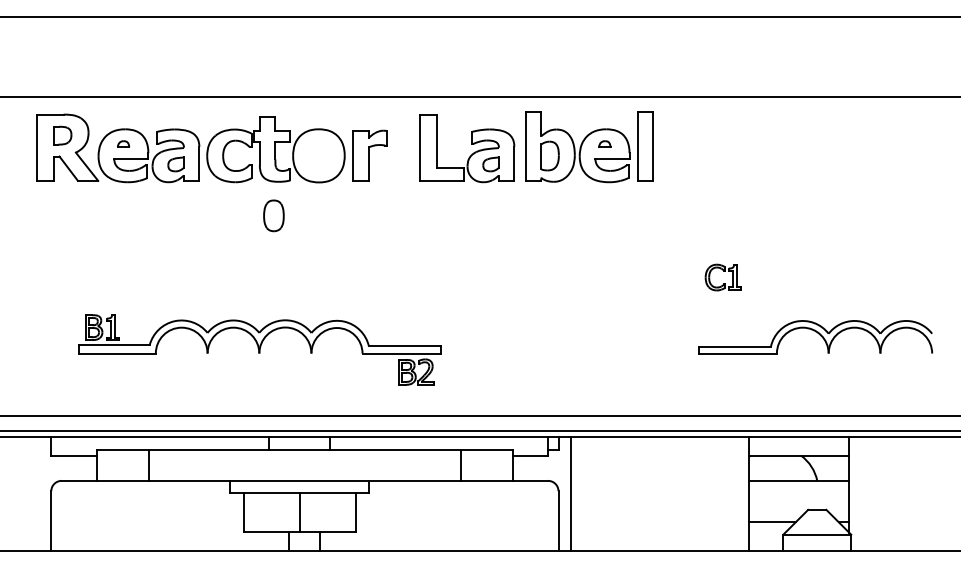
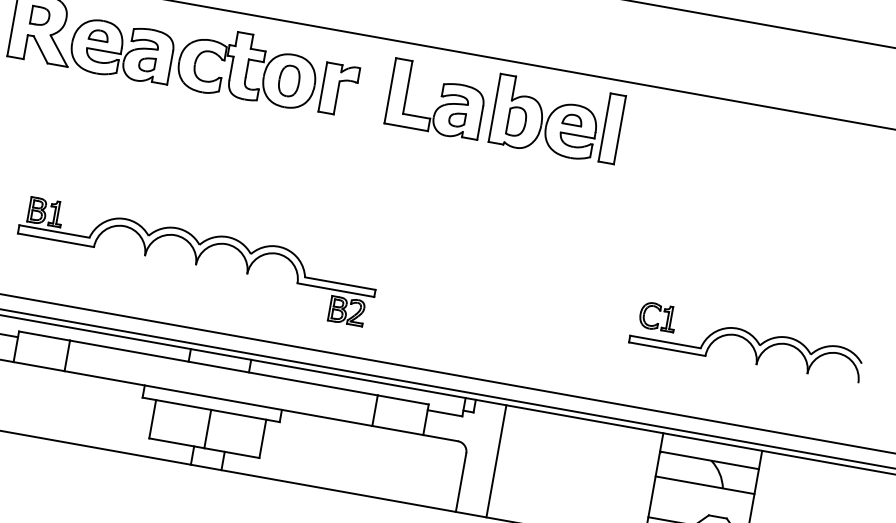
part: (123, 143) -> (99, 34), size x1.67
part: (604, 143) -> (572, 118), size x1.67
part: (273, 215) -> (288, 80), moved
part: (723, 271) -> (659, 311), moved
line: (570, 493) -> (496, 460), moved

